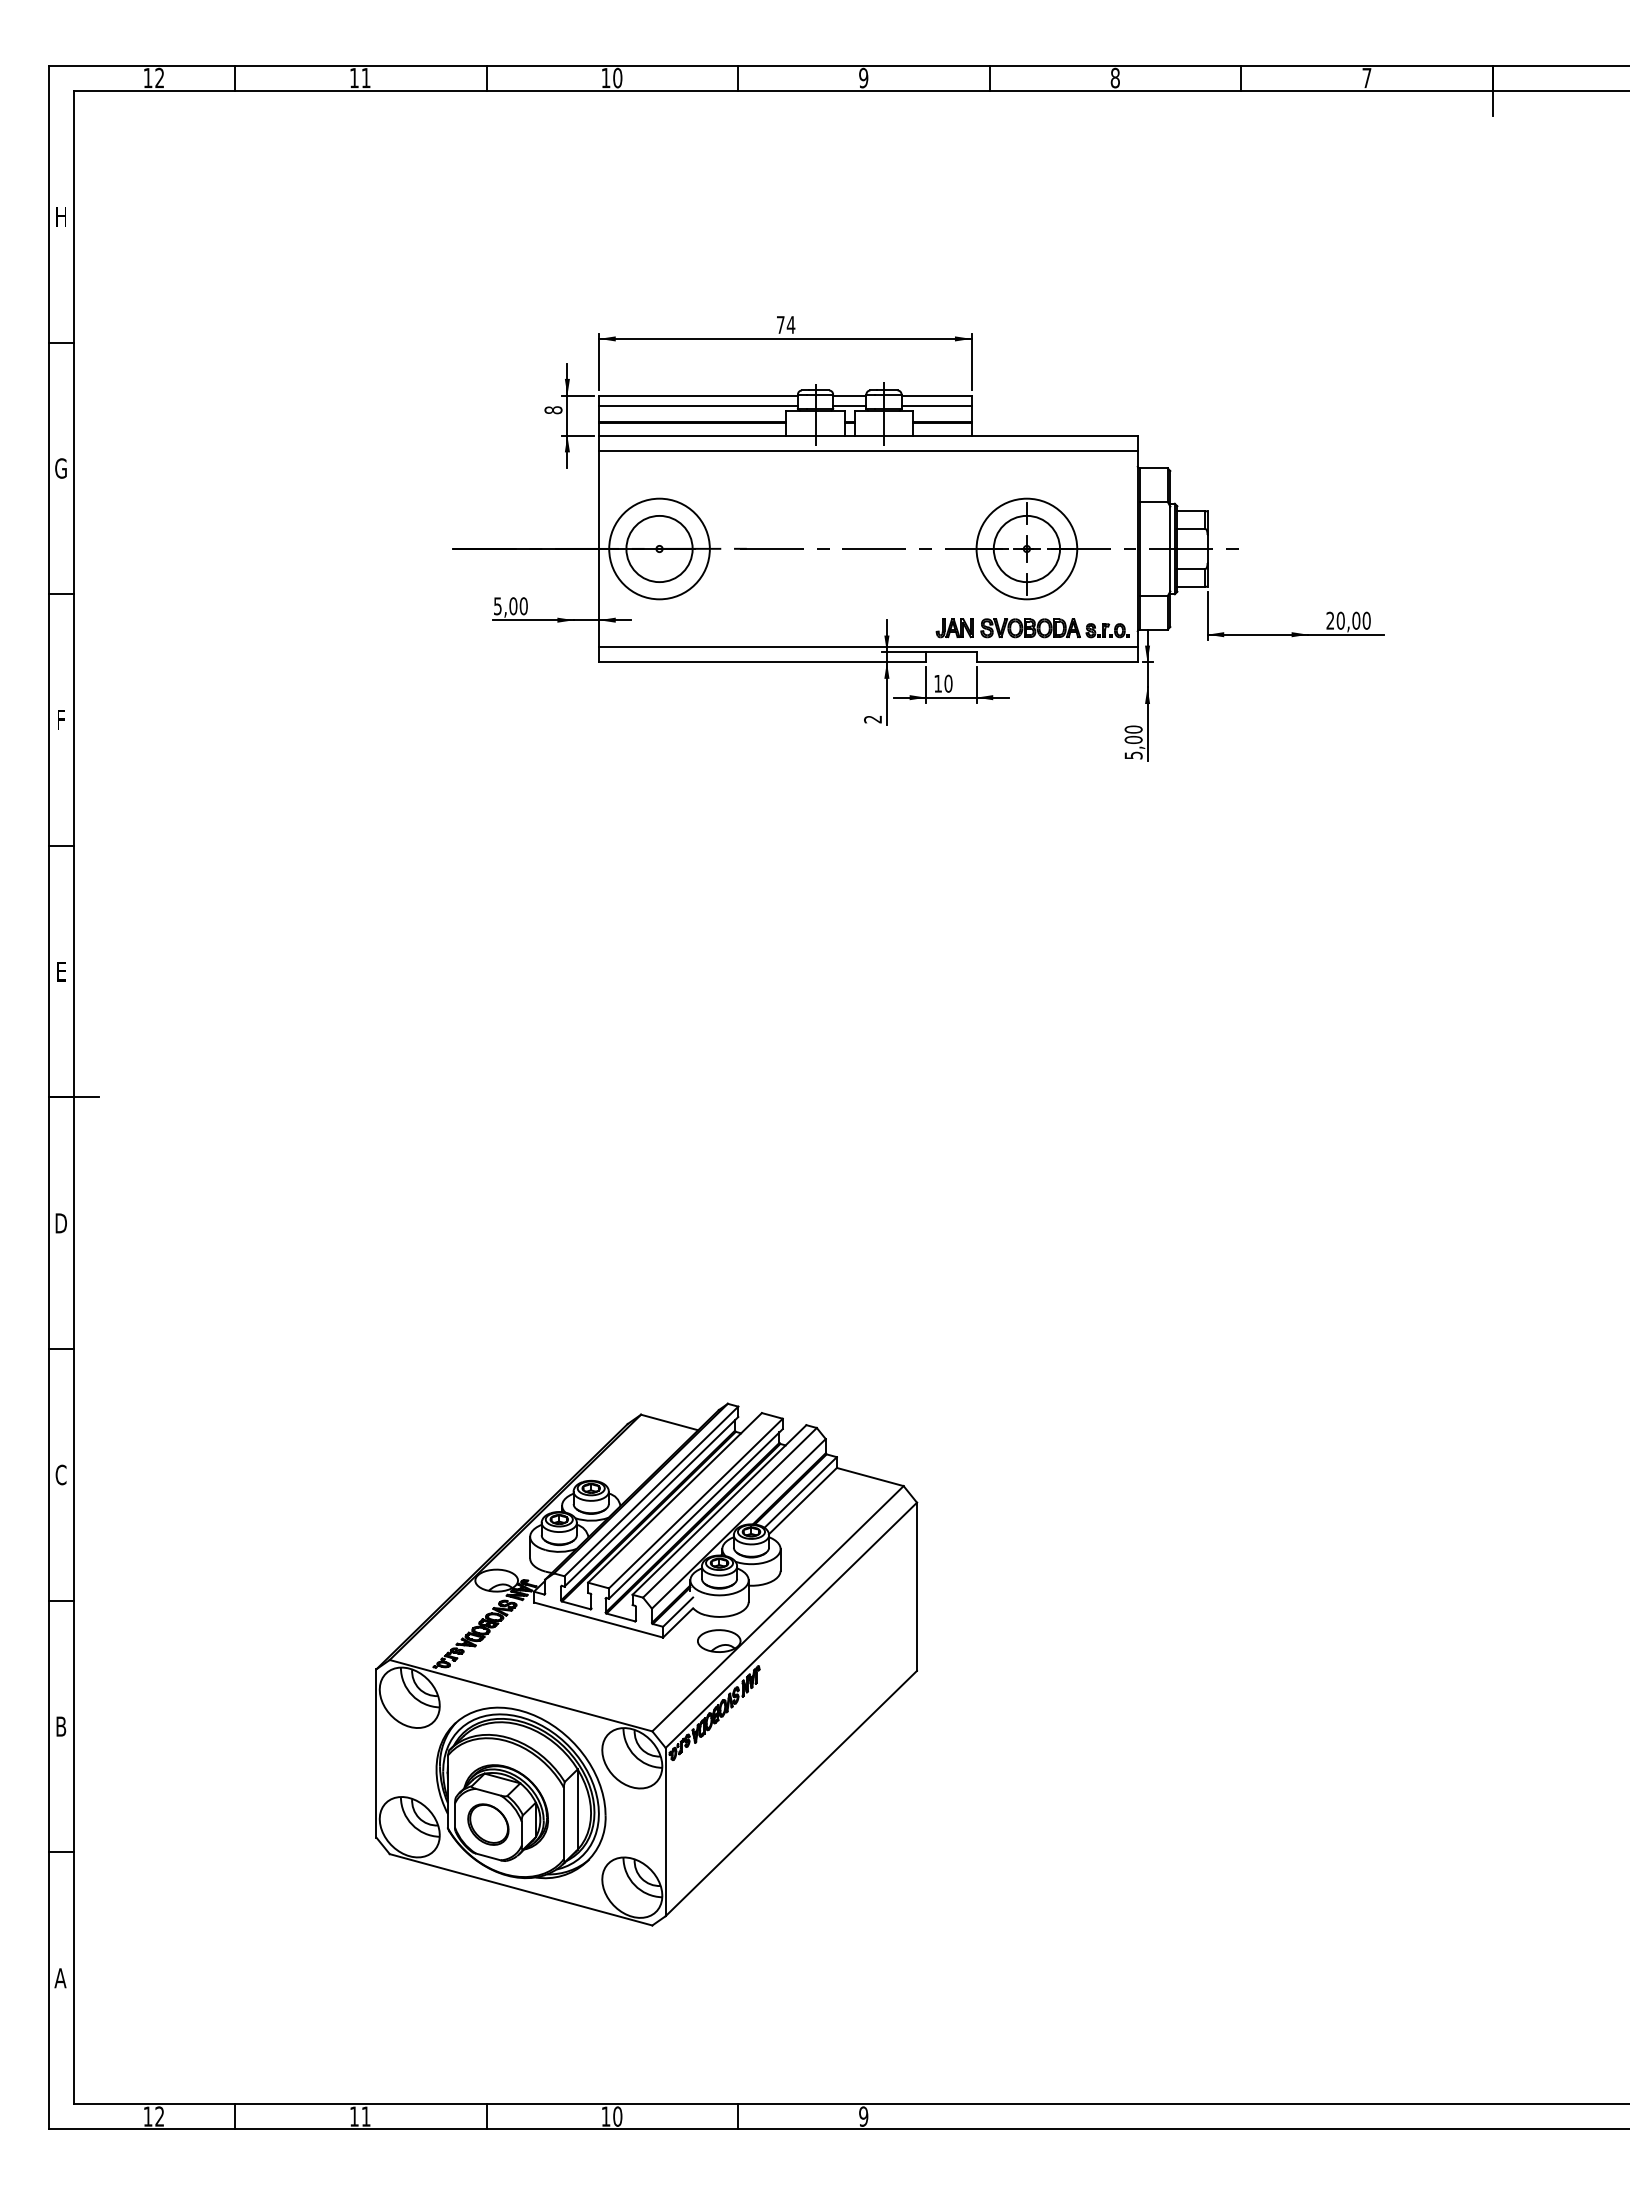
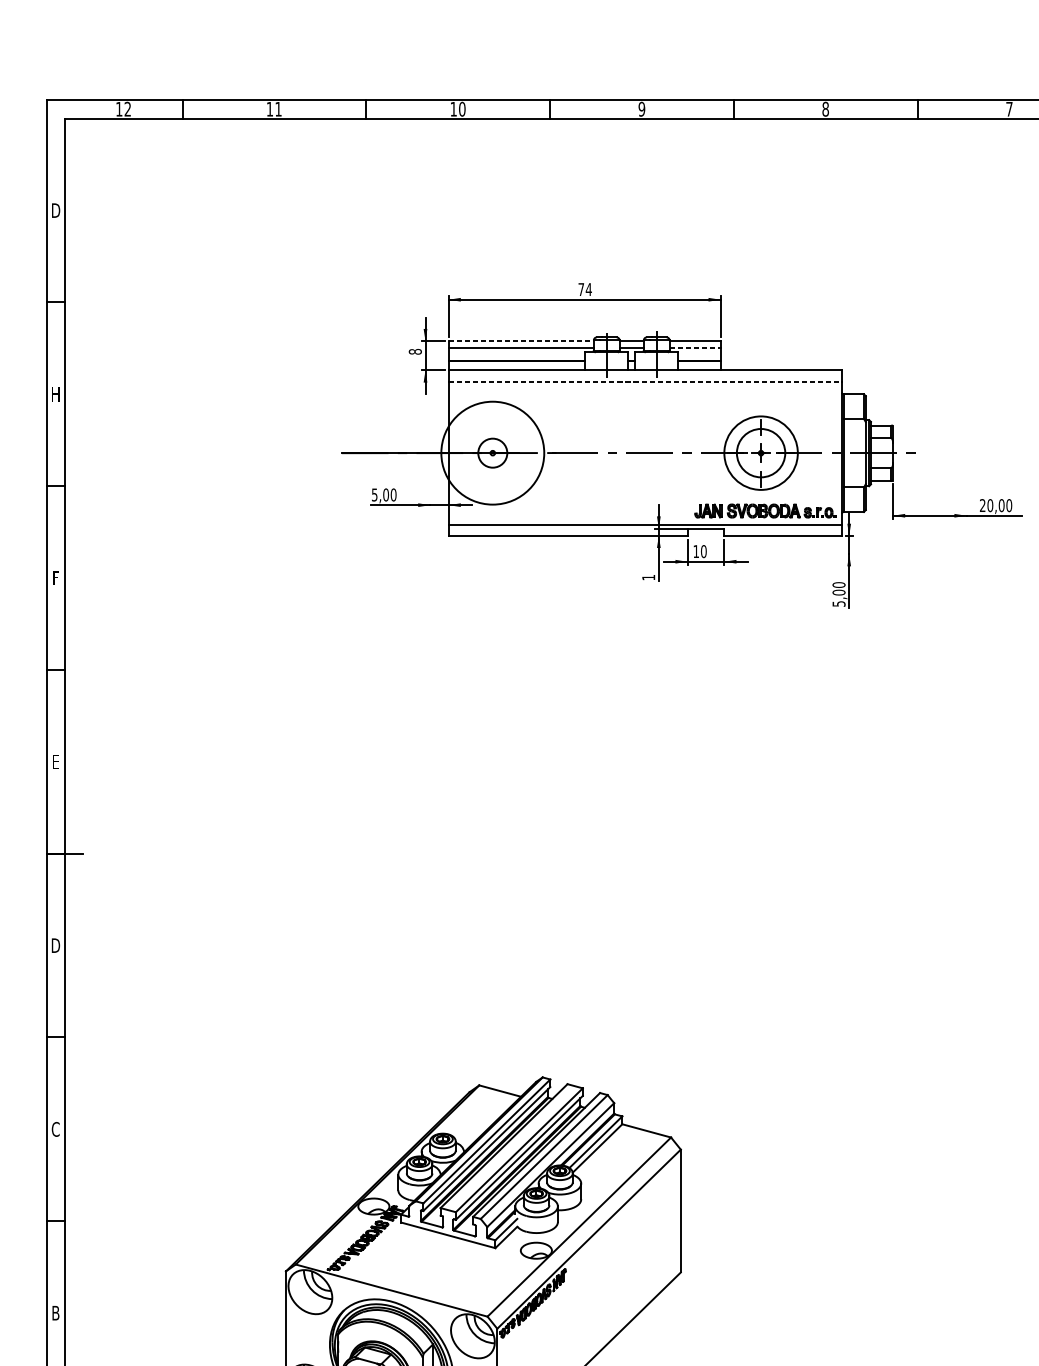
text: (61, 216) -> (56, 210), H -> D
line: (699, 395) -> (521, 341), solid -> dashed
line: (936, 405) -> (695, 348), solid -> dashed
line: (868, 450) -> (645, 381), solid -> dashed
text: (60, 468) -> (55, 394), G -> H
circle: (659, 548) -> (492, 452), size x0.6
circle: (659, 548) -> (492, 452), size x1.4
text: (872, 719) -> (648, 577), 2 -> 1

